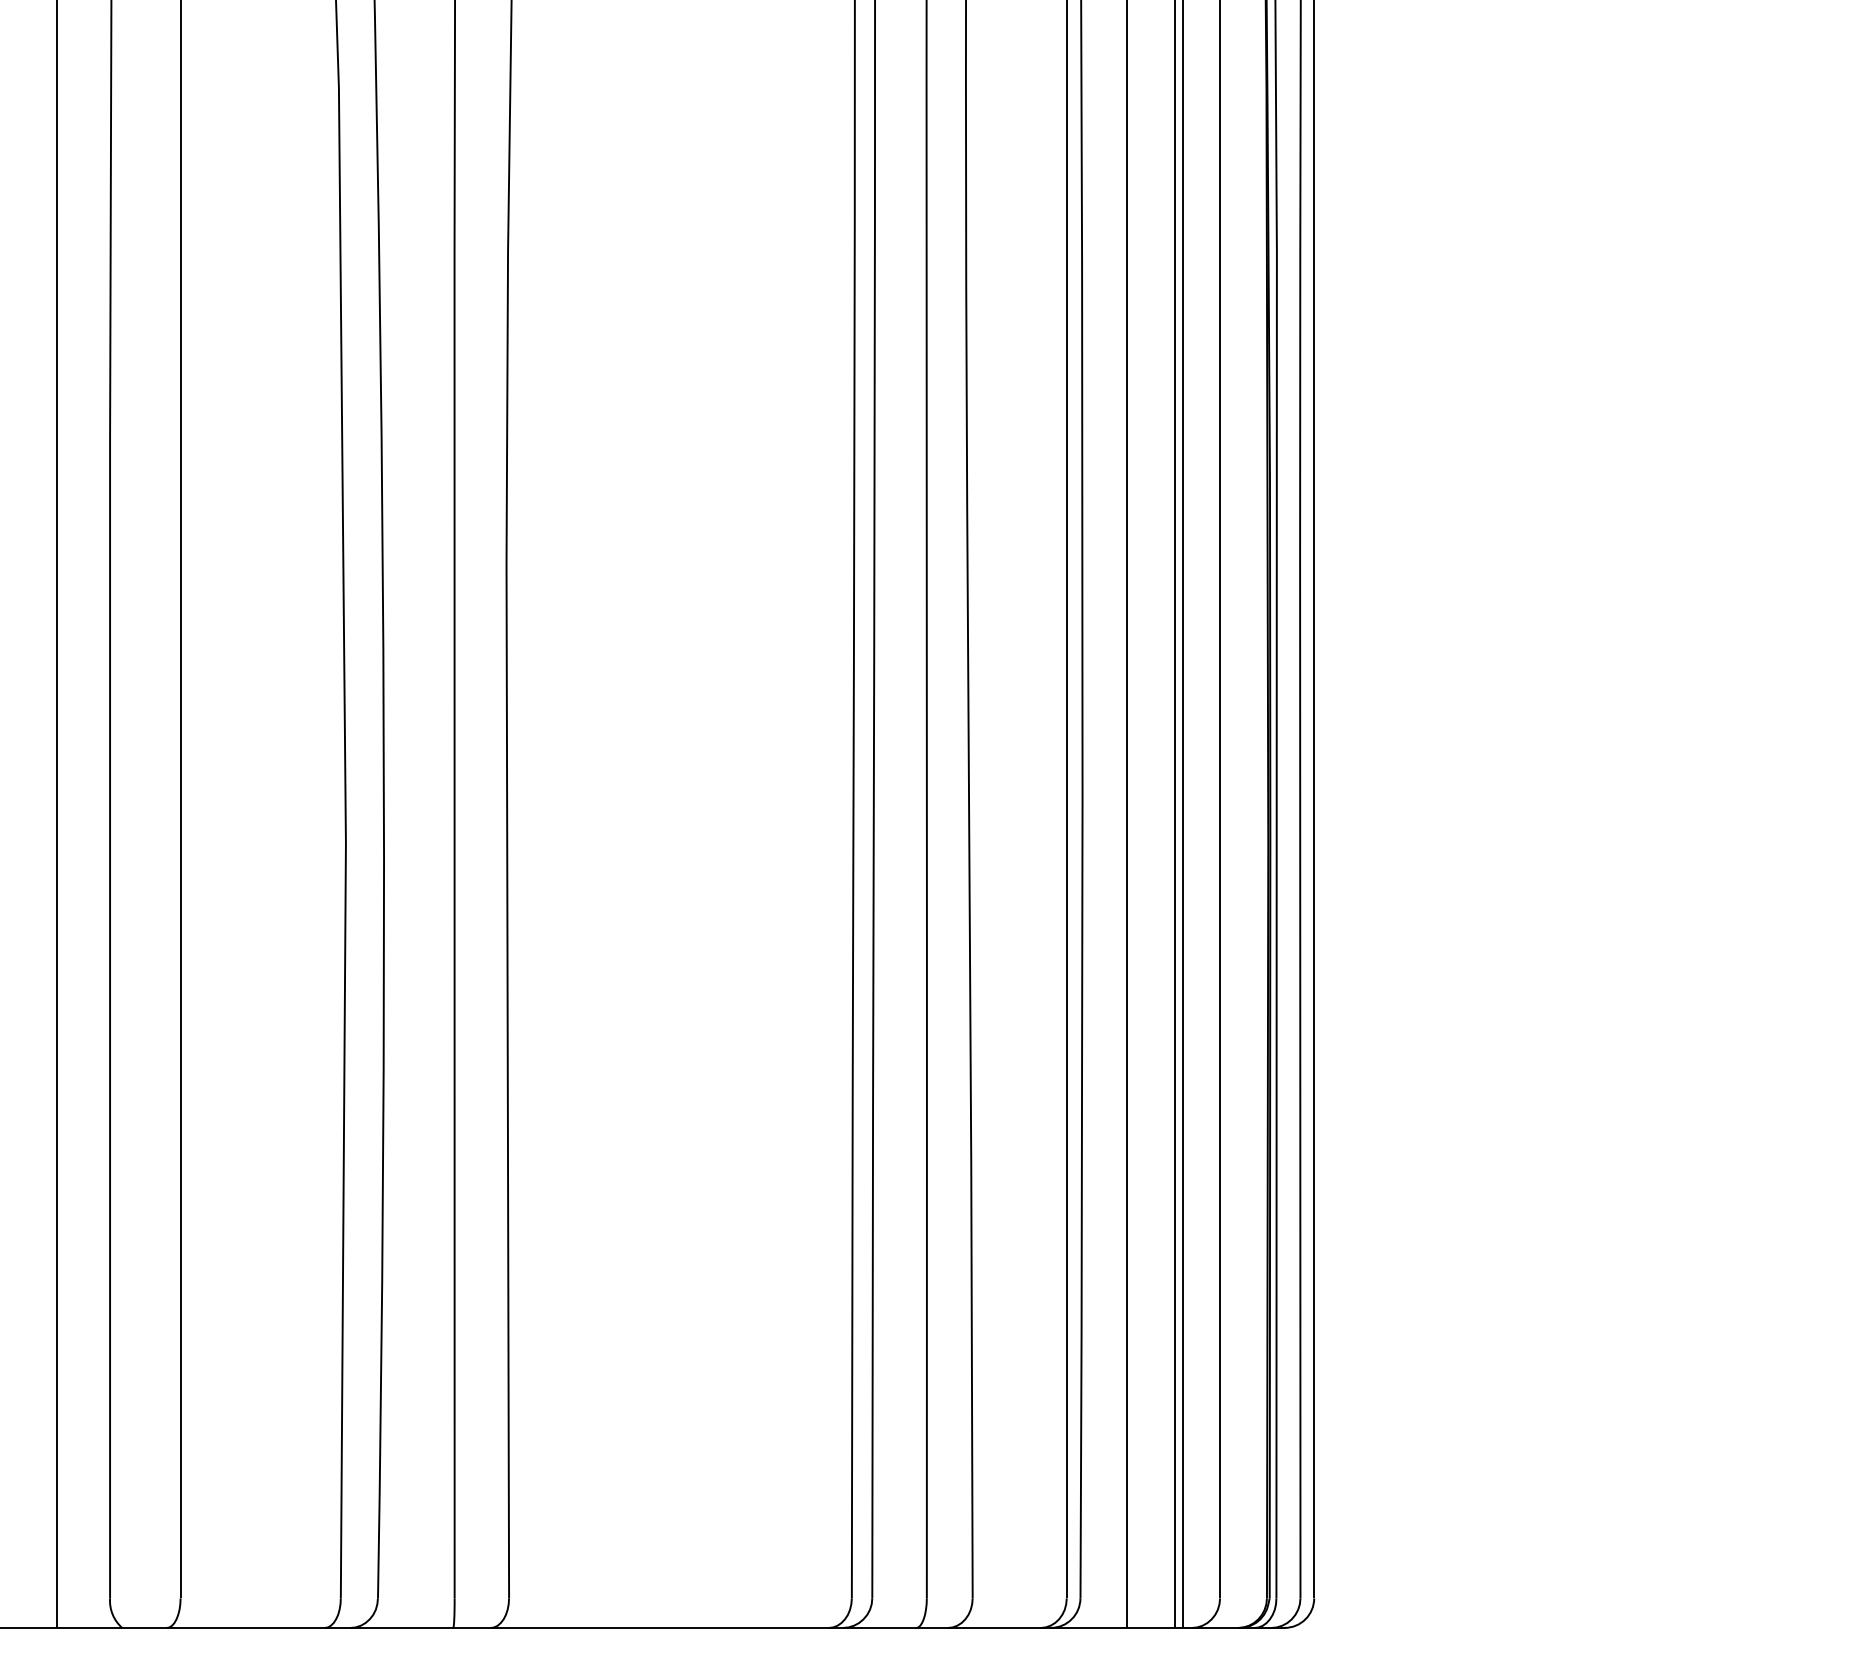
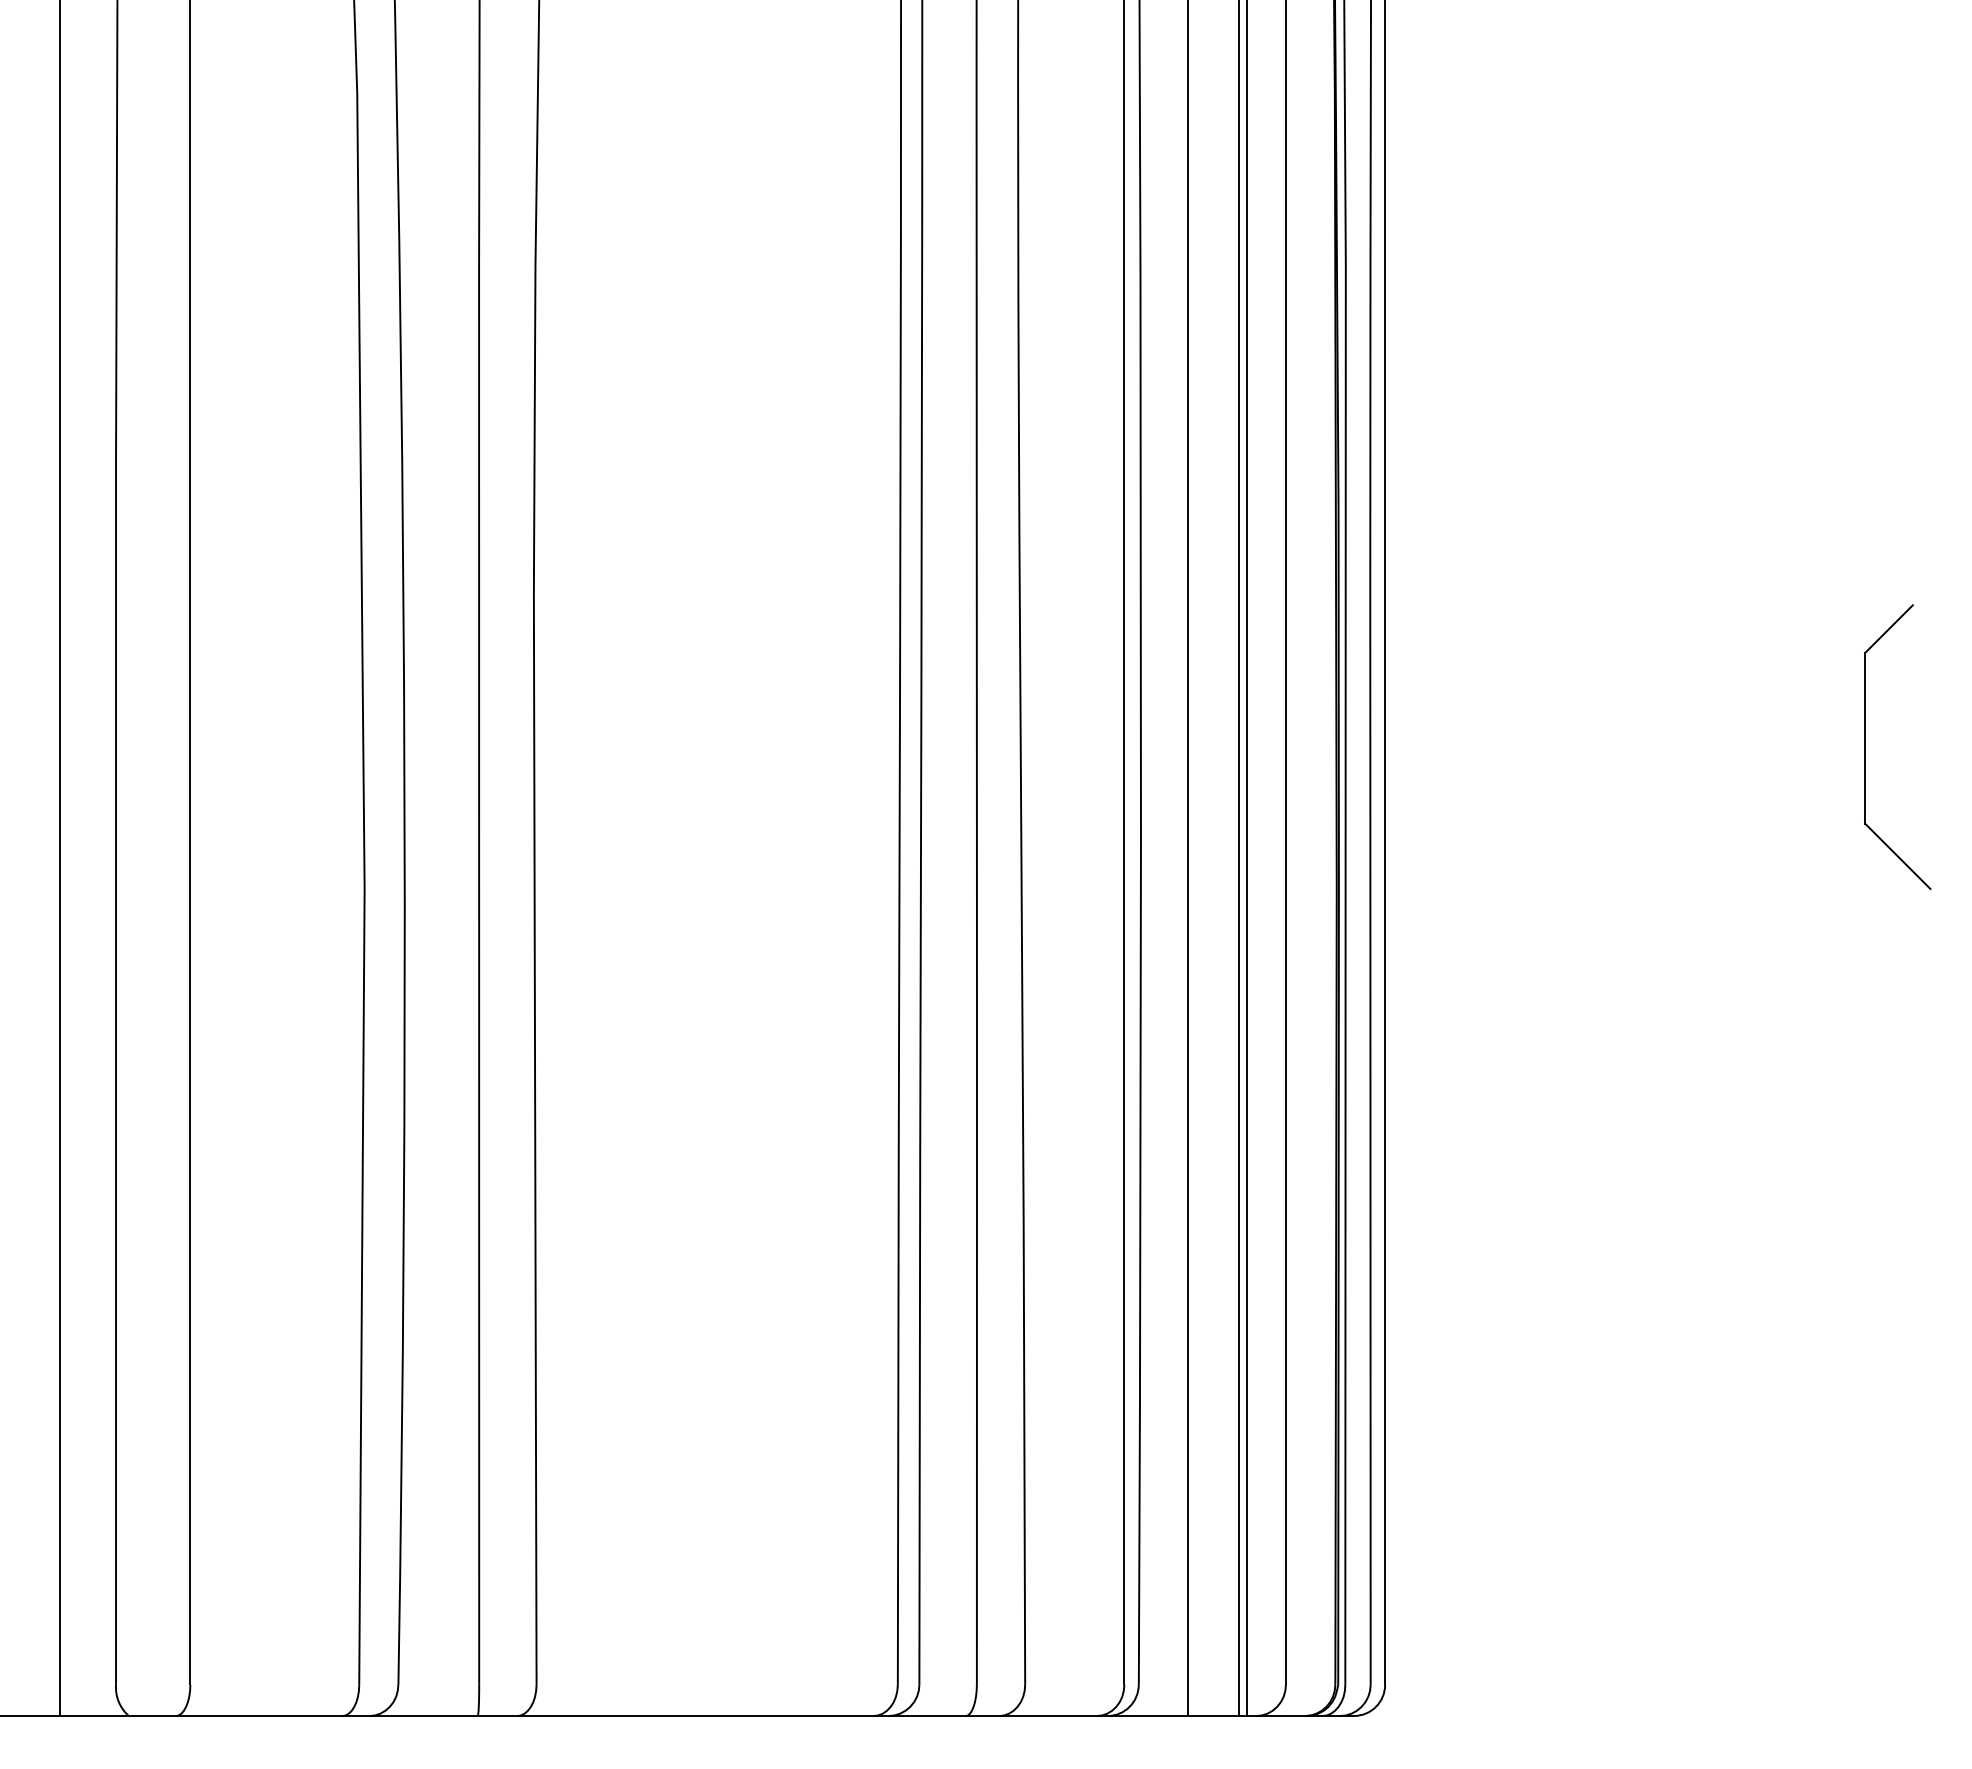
part: (1769, 708) -> (1865, 746), added

